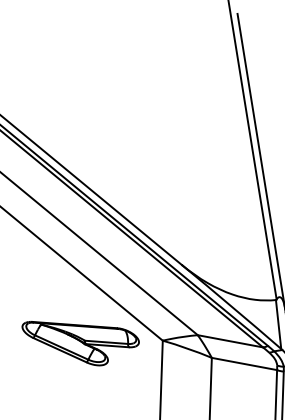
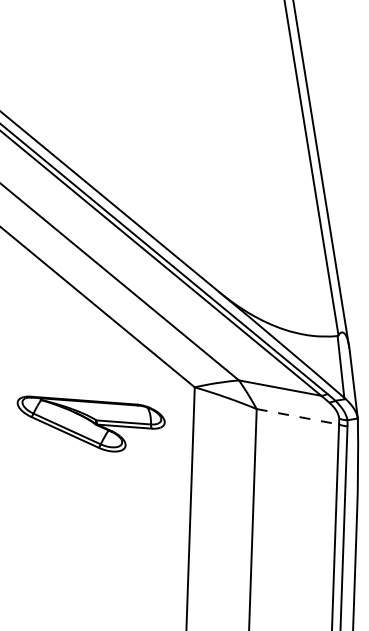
part: (80, 343) -> (90, 423), moved
line: (244, 363) -> (297, 416), solid -> dashed

